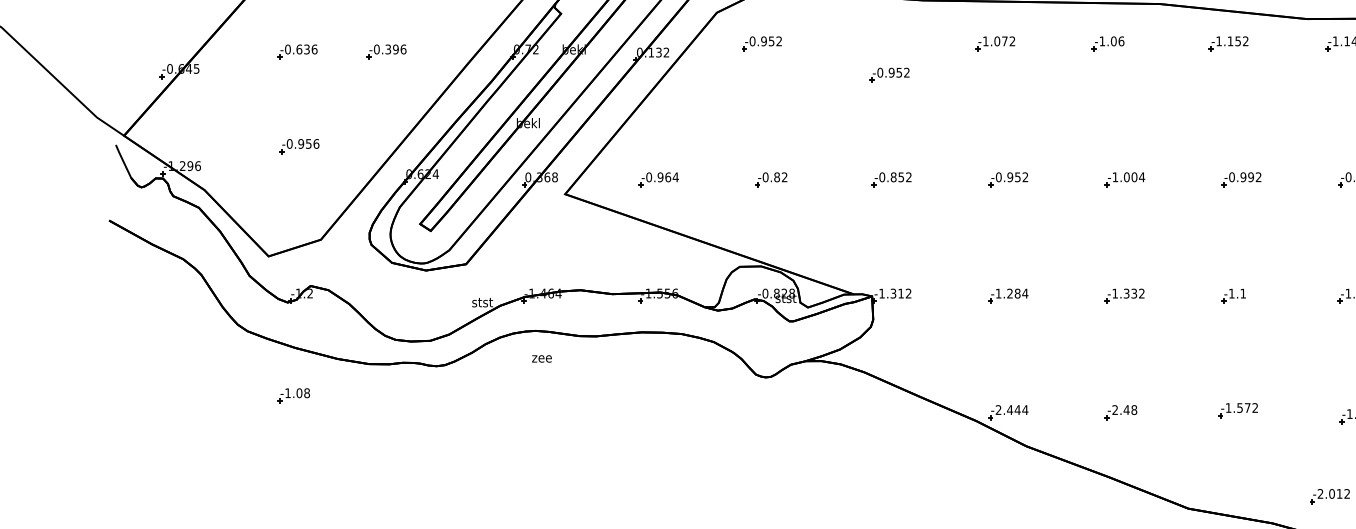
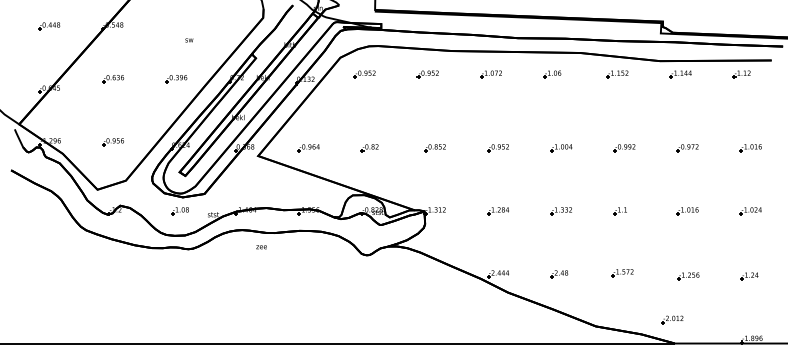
part: (386, 52) -> (176, 79), moved
part: (888, 75) -> (427, 74), moved
part: (298, 147) -> (112, 142), moved
text: (541, 359) -> (261, 247), moved
part: (292, 396) -> (179, 211), moved

